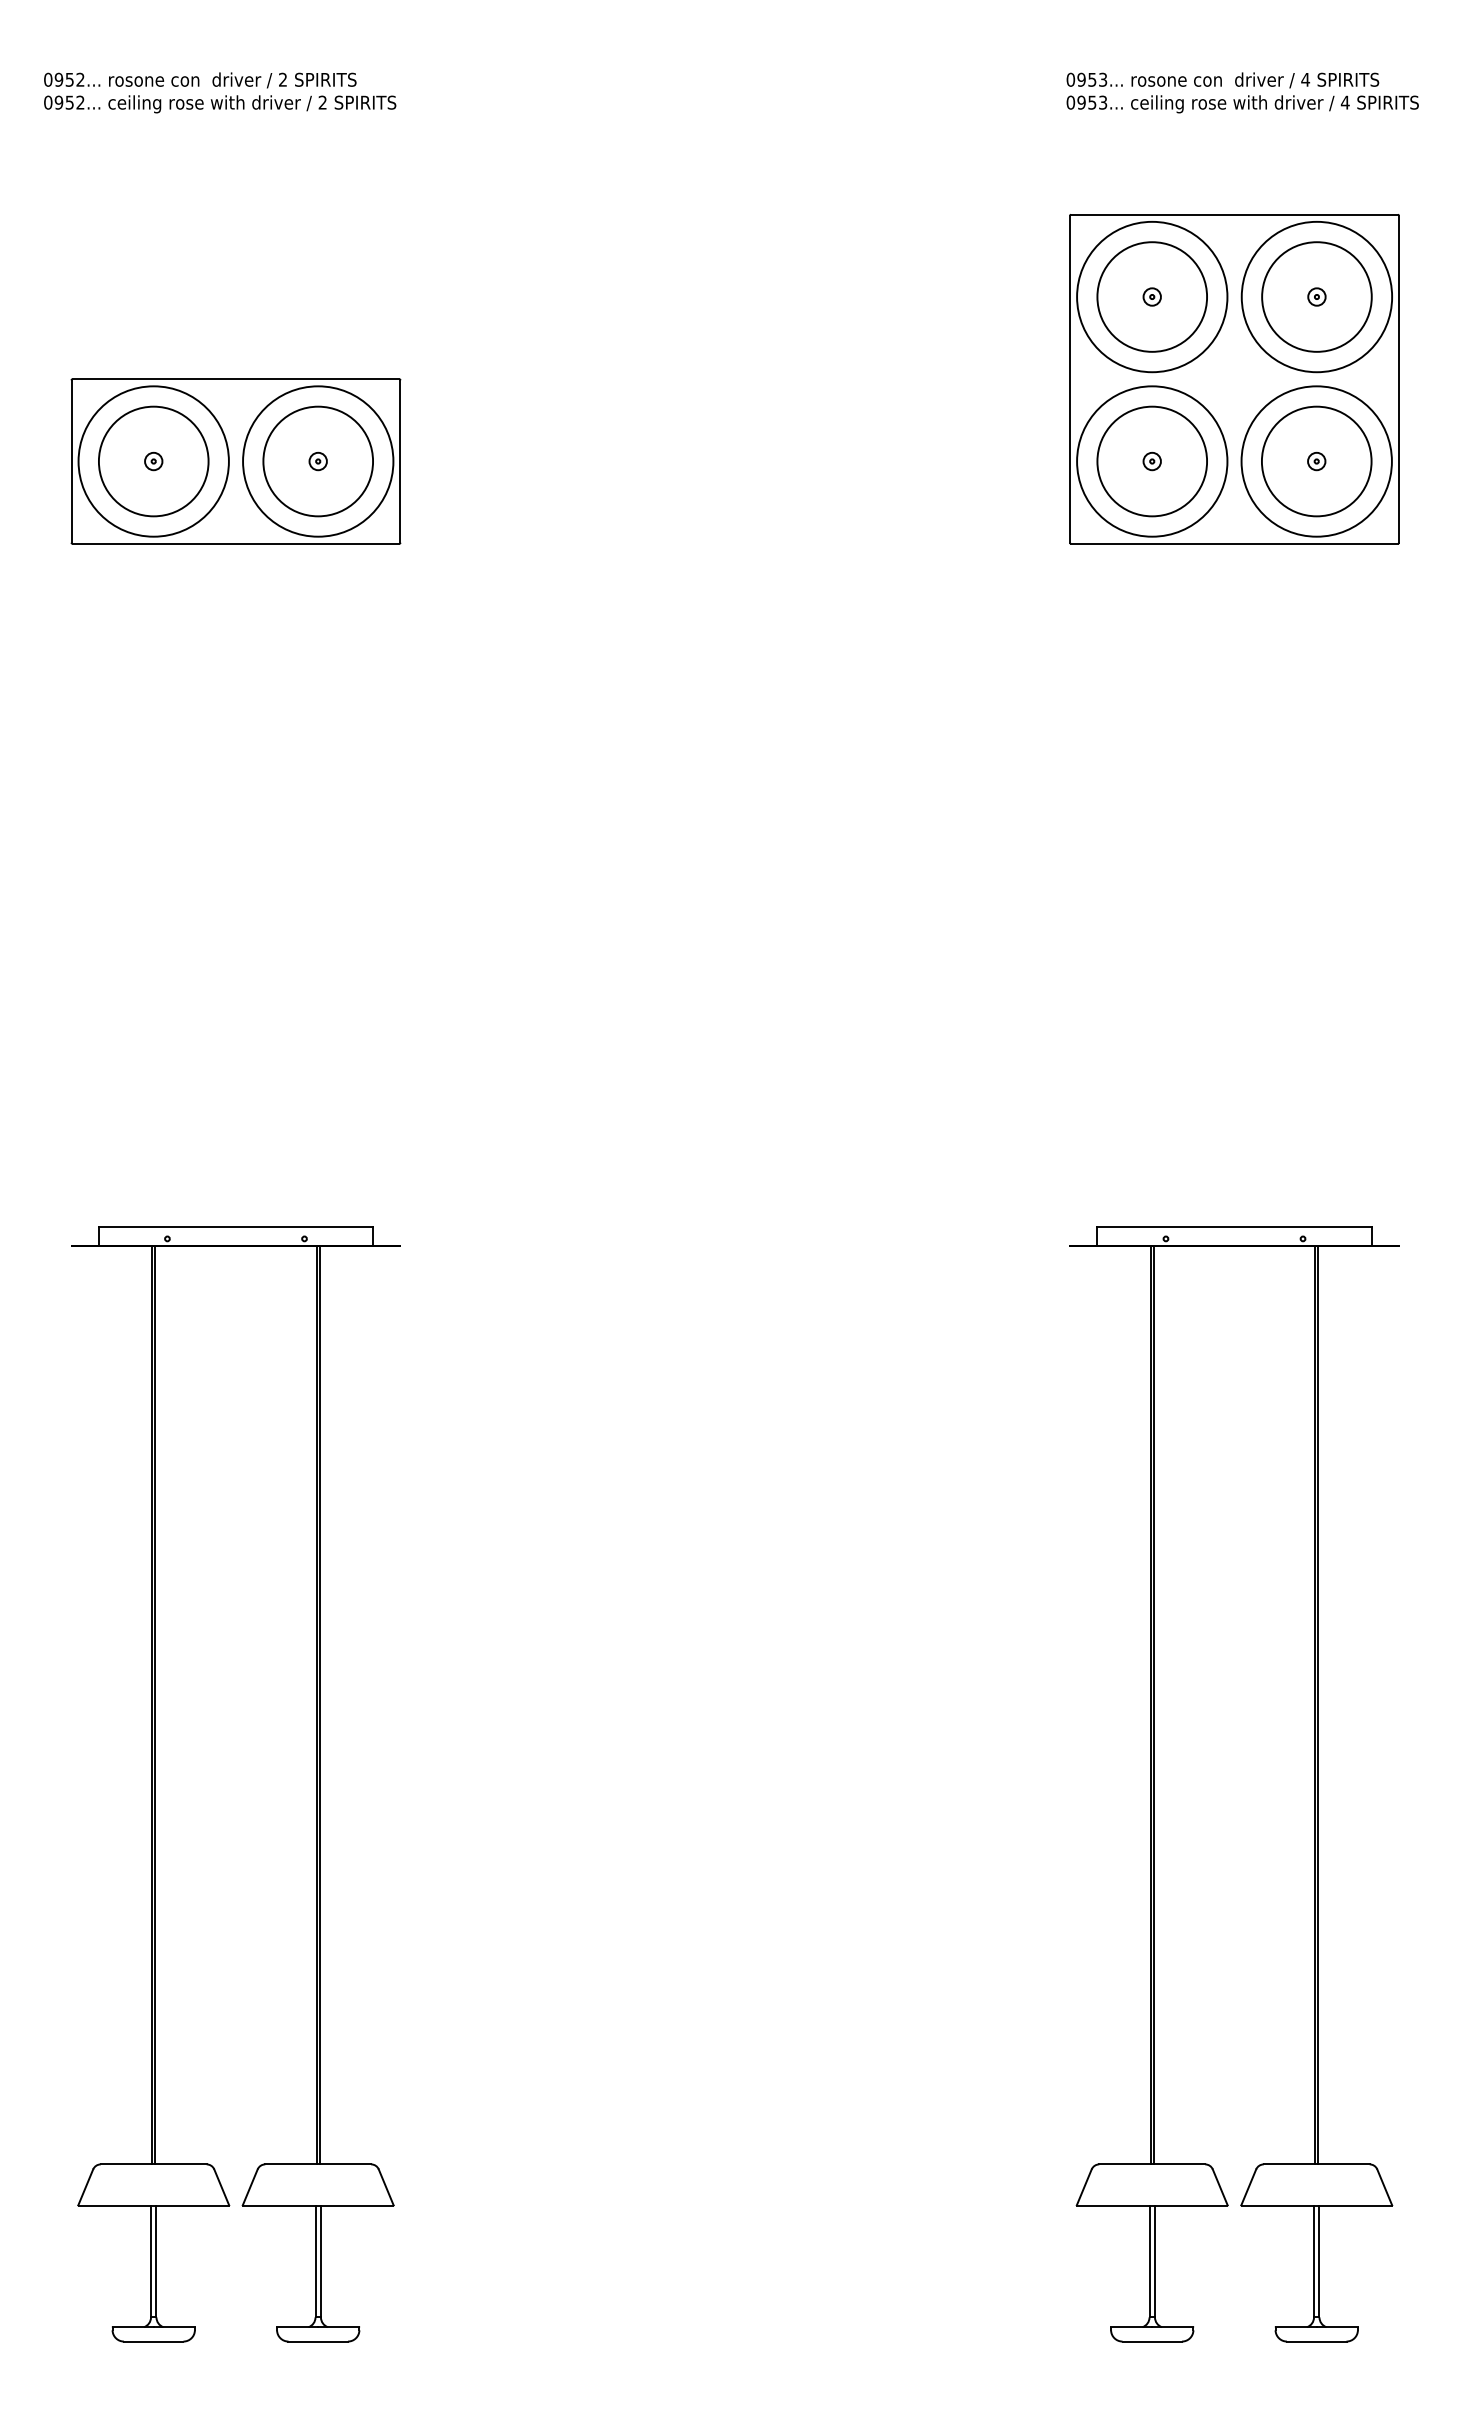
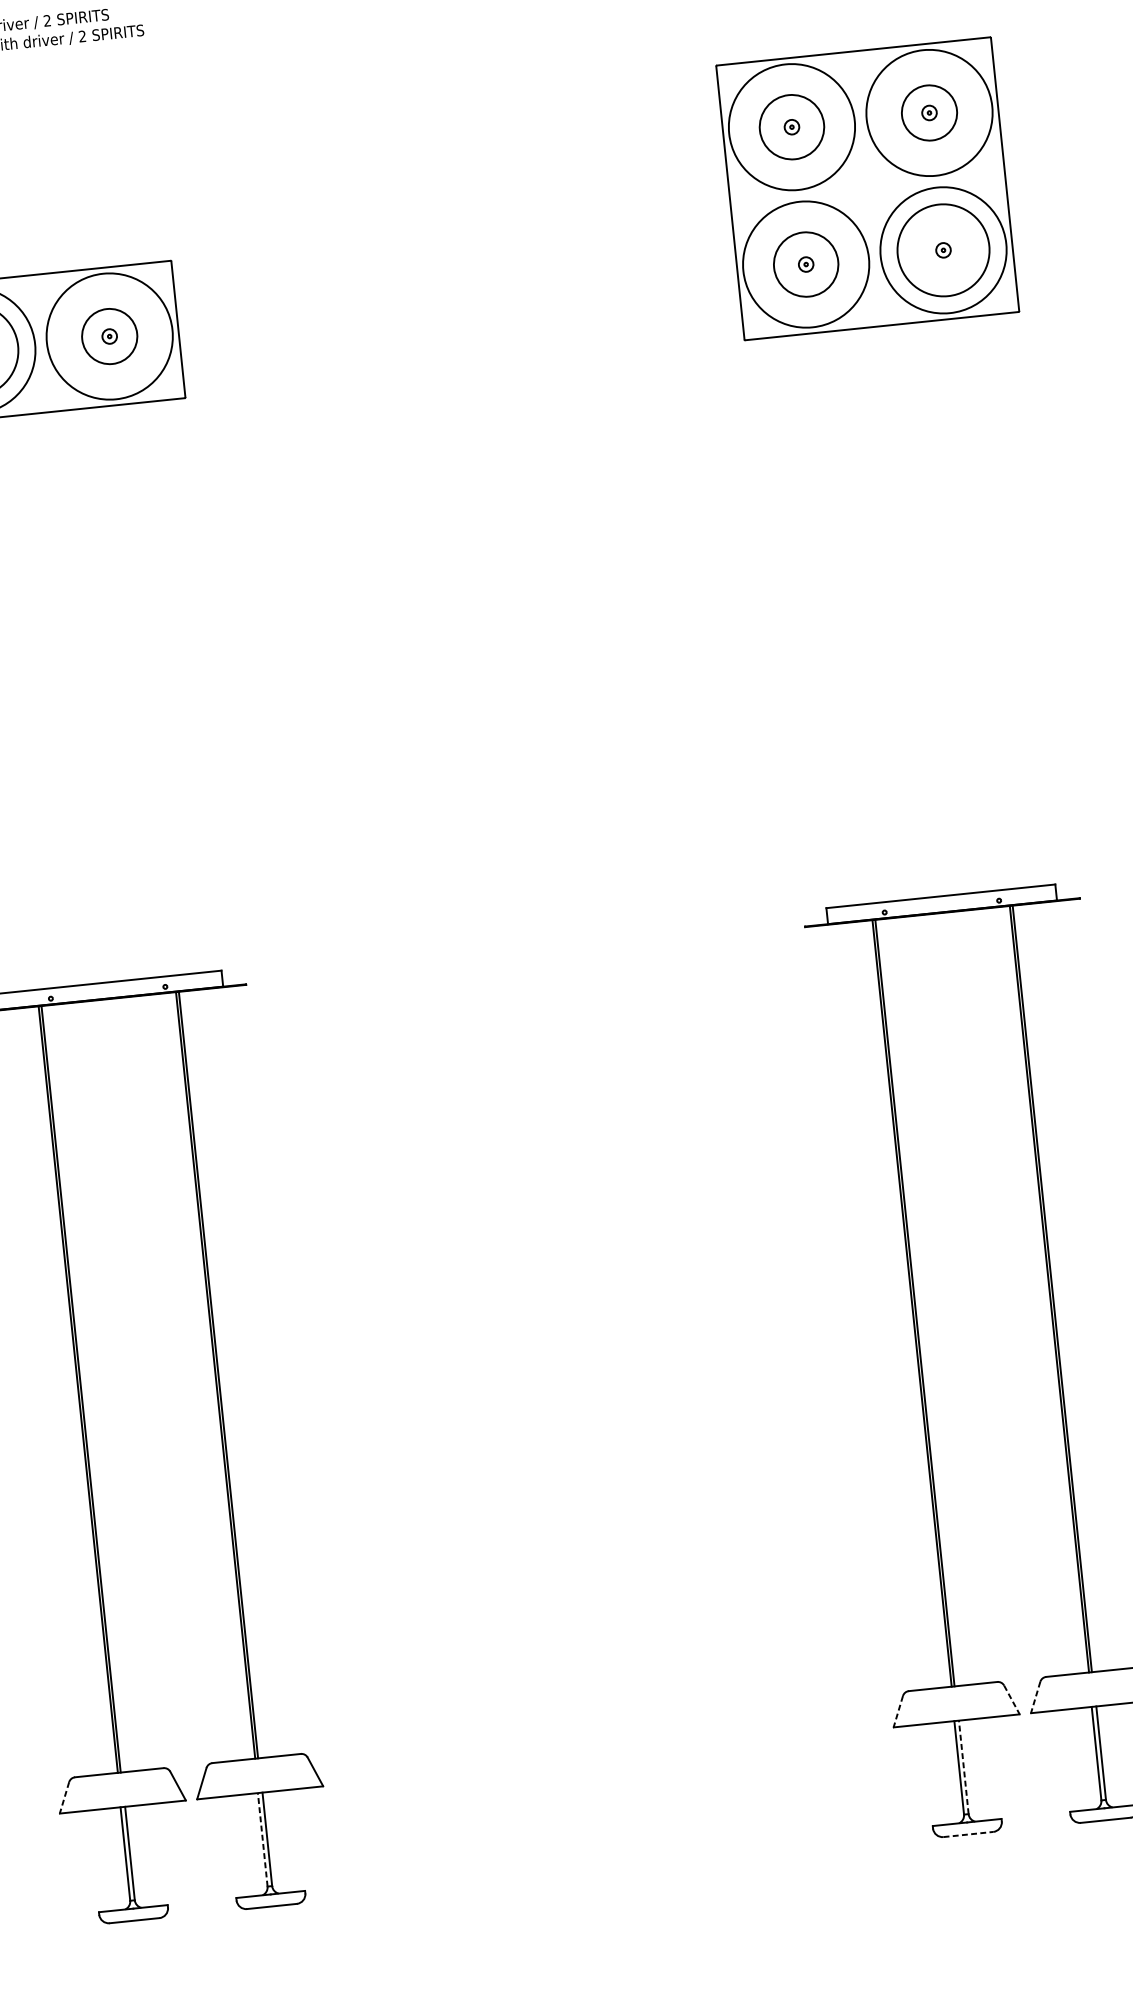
circle: (1152, 296) -> (792, 126), size x0.7
circle: (1316, 296) -> (929, 112), size x0.6
circle: (318, 461) -> (109, 336), size x0.6
circle: (1152, 461) -> (806, 264), size x0.7
line: (85, 2187) -> (64, 1797), solid -> dashed
line: (1084, 2187) -> (898, 1711), solid -> dashed
line: (1220, 2187) -> (1012, 1699), solid -> dashed
line: (1248, 2187) -> (1035, 1697), solid -> dashed
line: (315, 2261) -> (262, 1839), solid -> dashed
line: (1155, 2261) -> (964, 1767), solid -> dashed
line: (1152, 2341) -> (968, 1834), solid -> dashed

